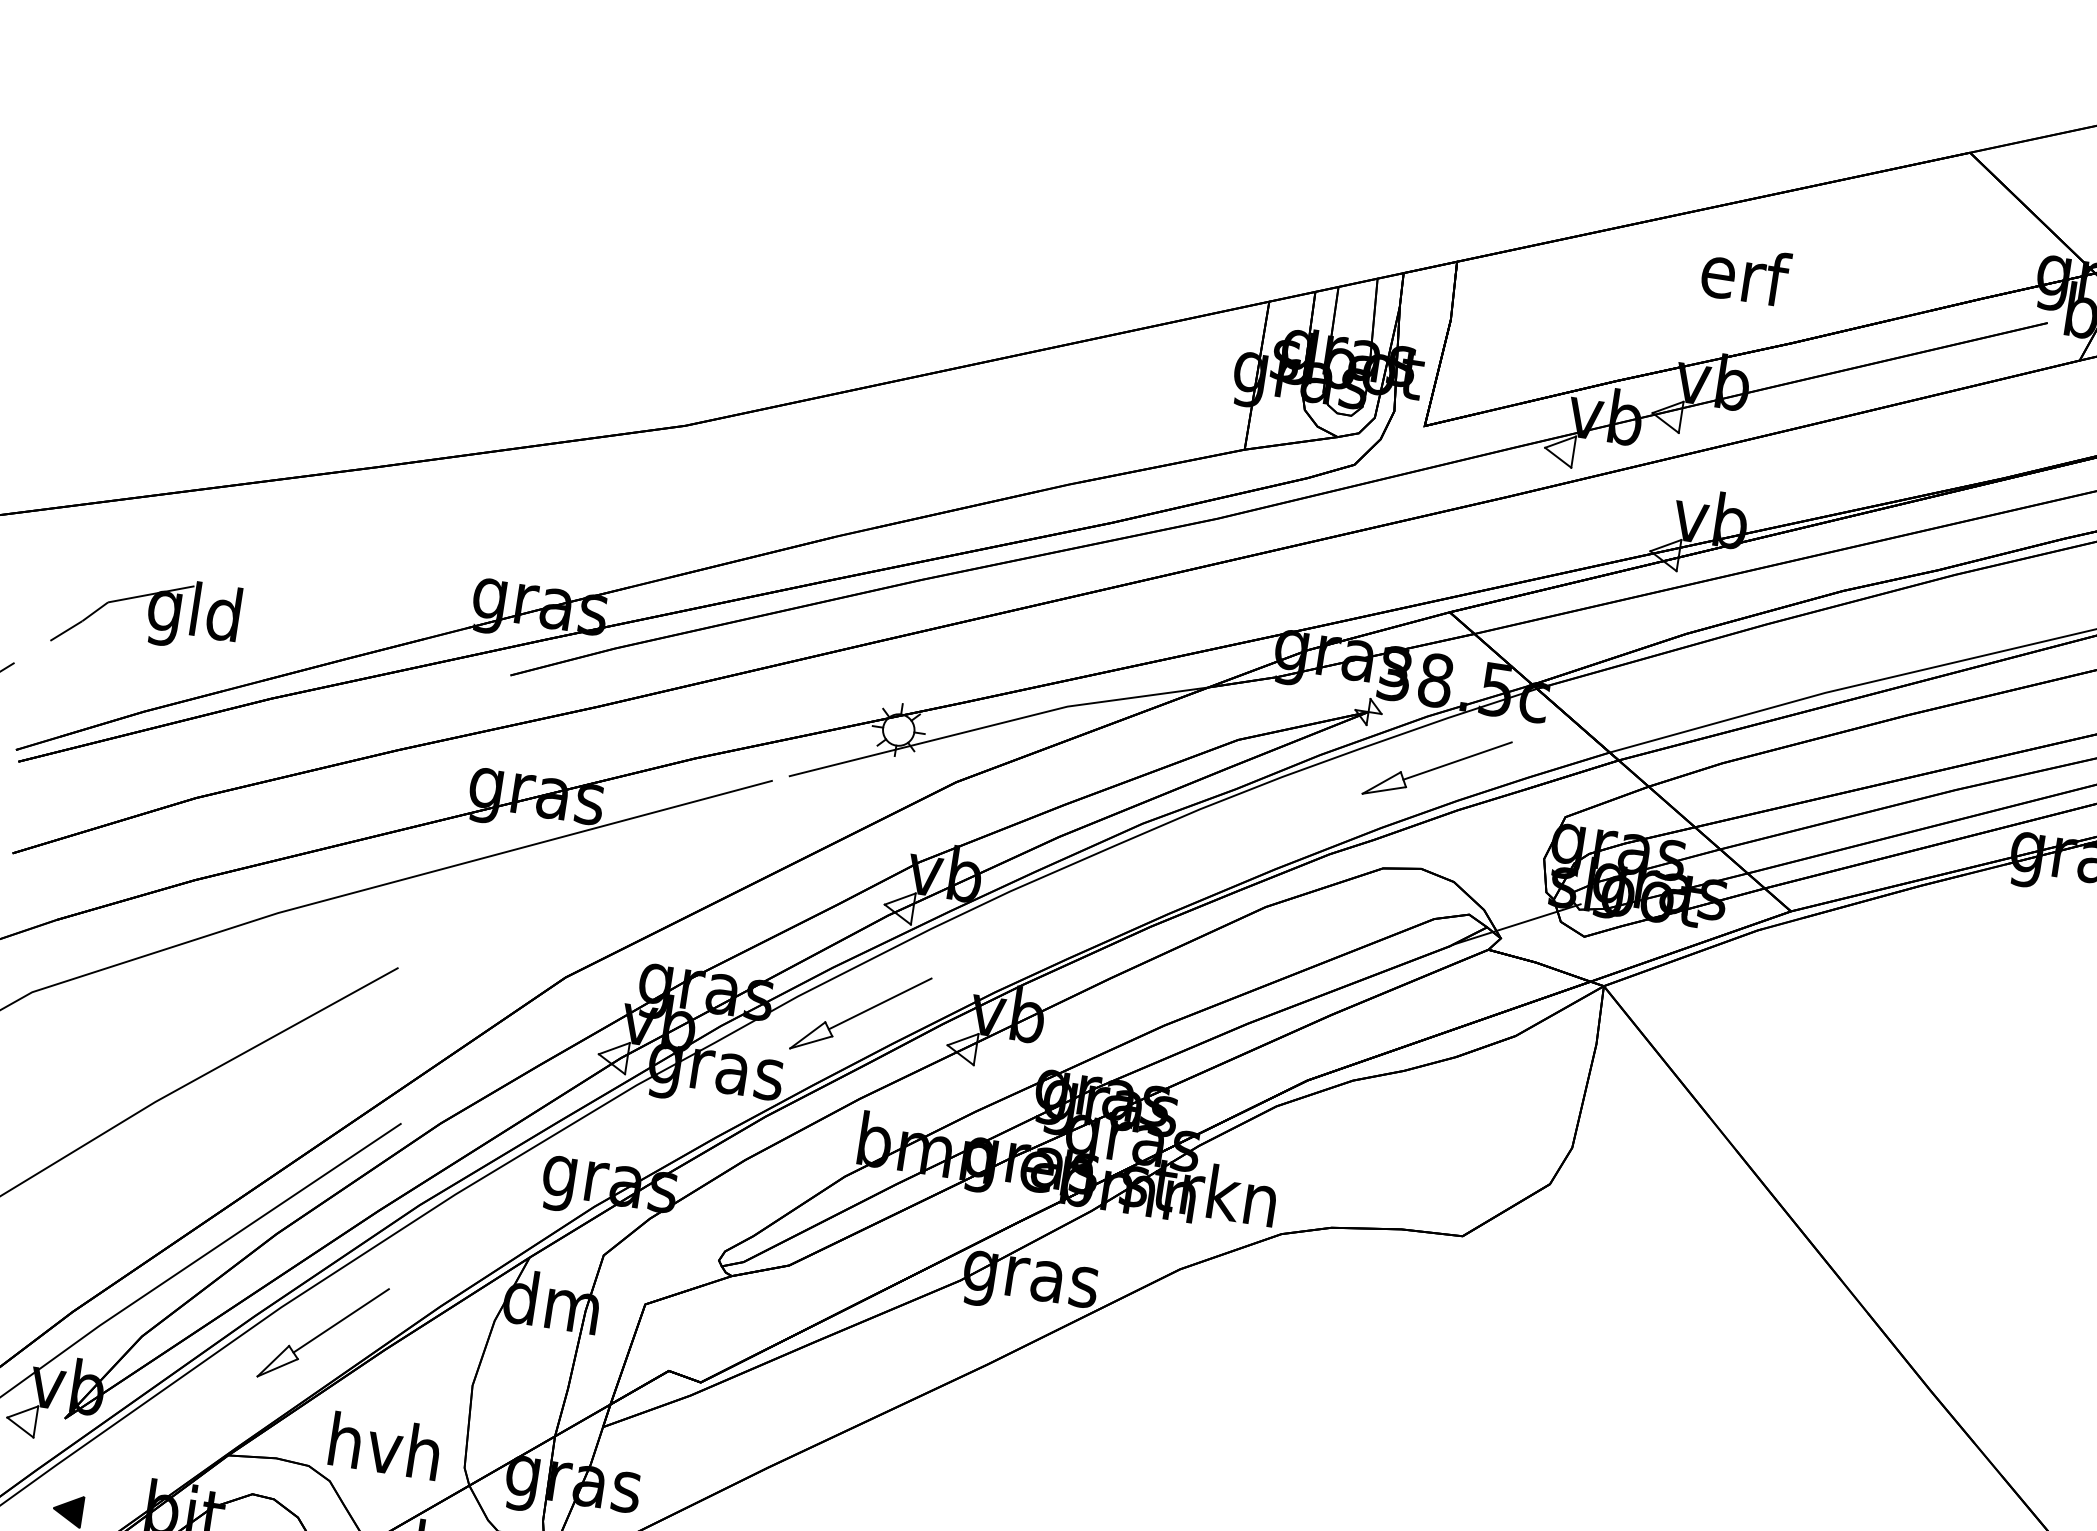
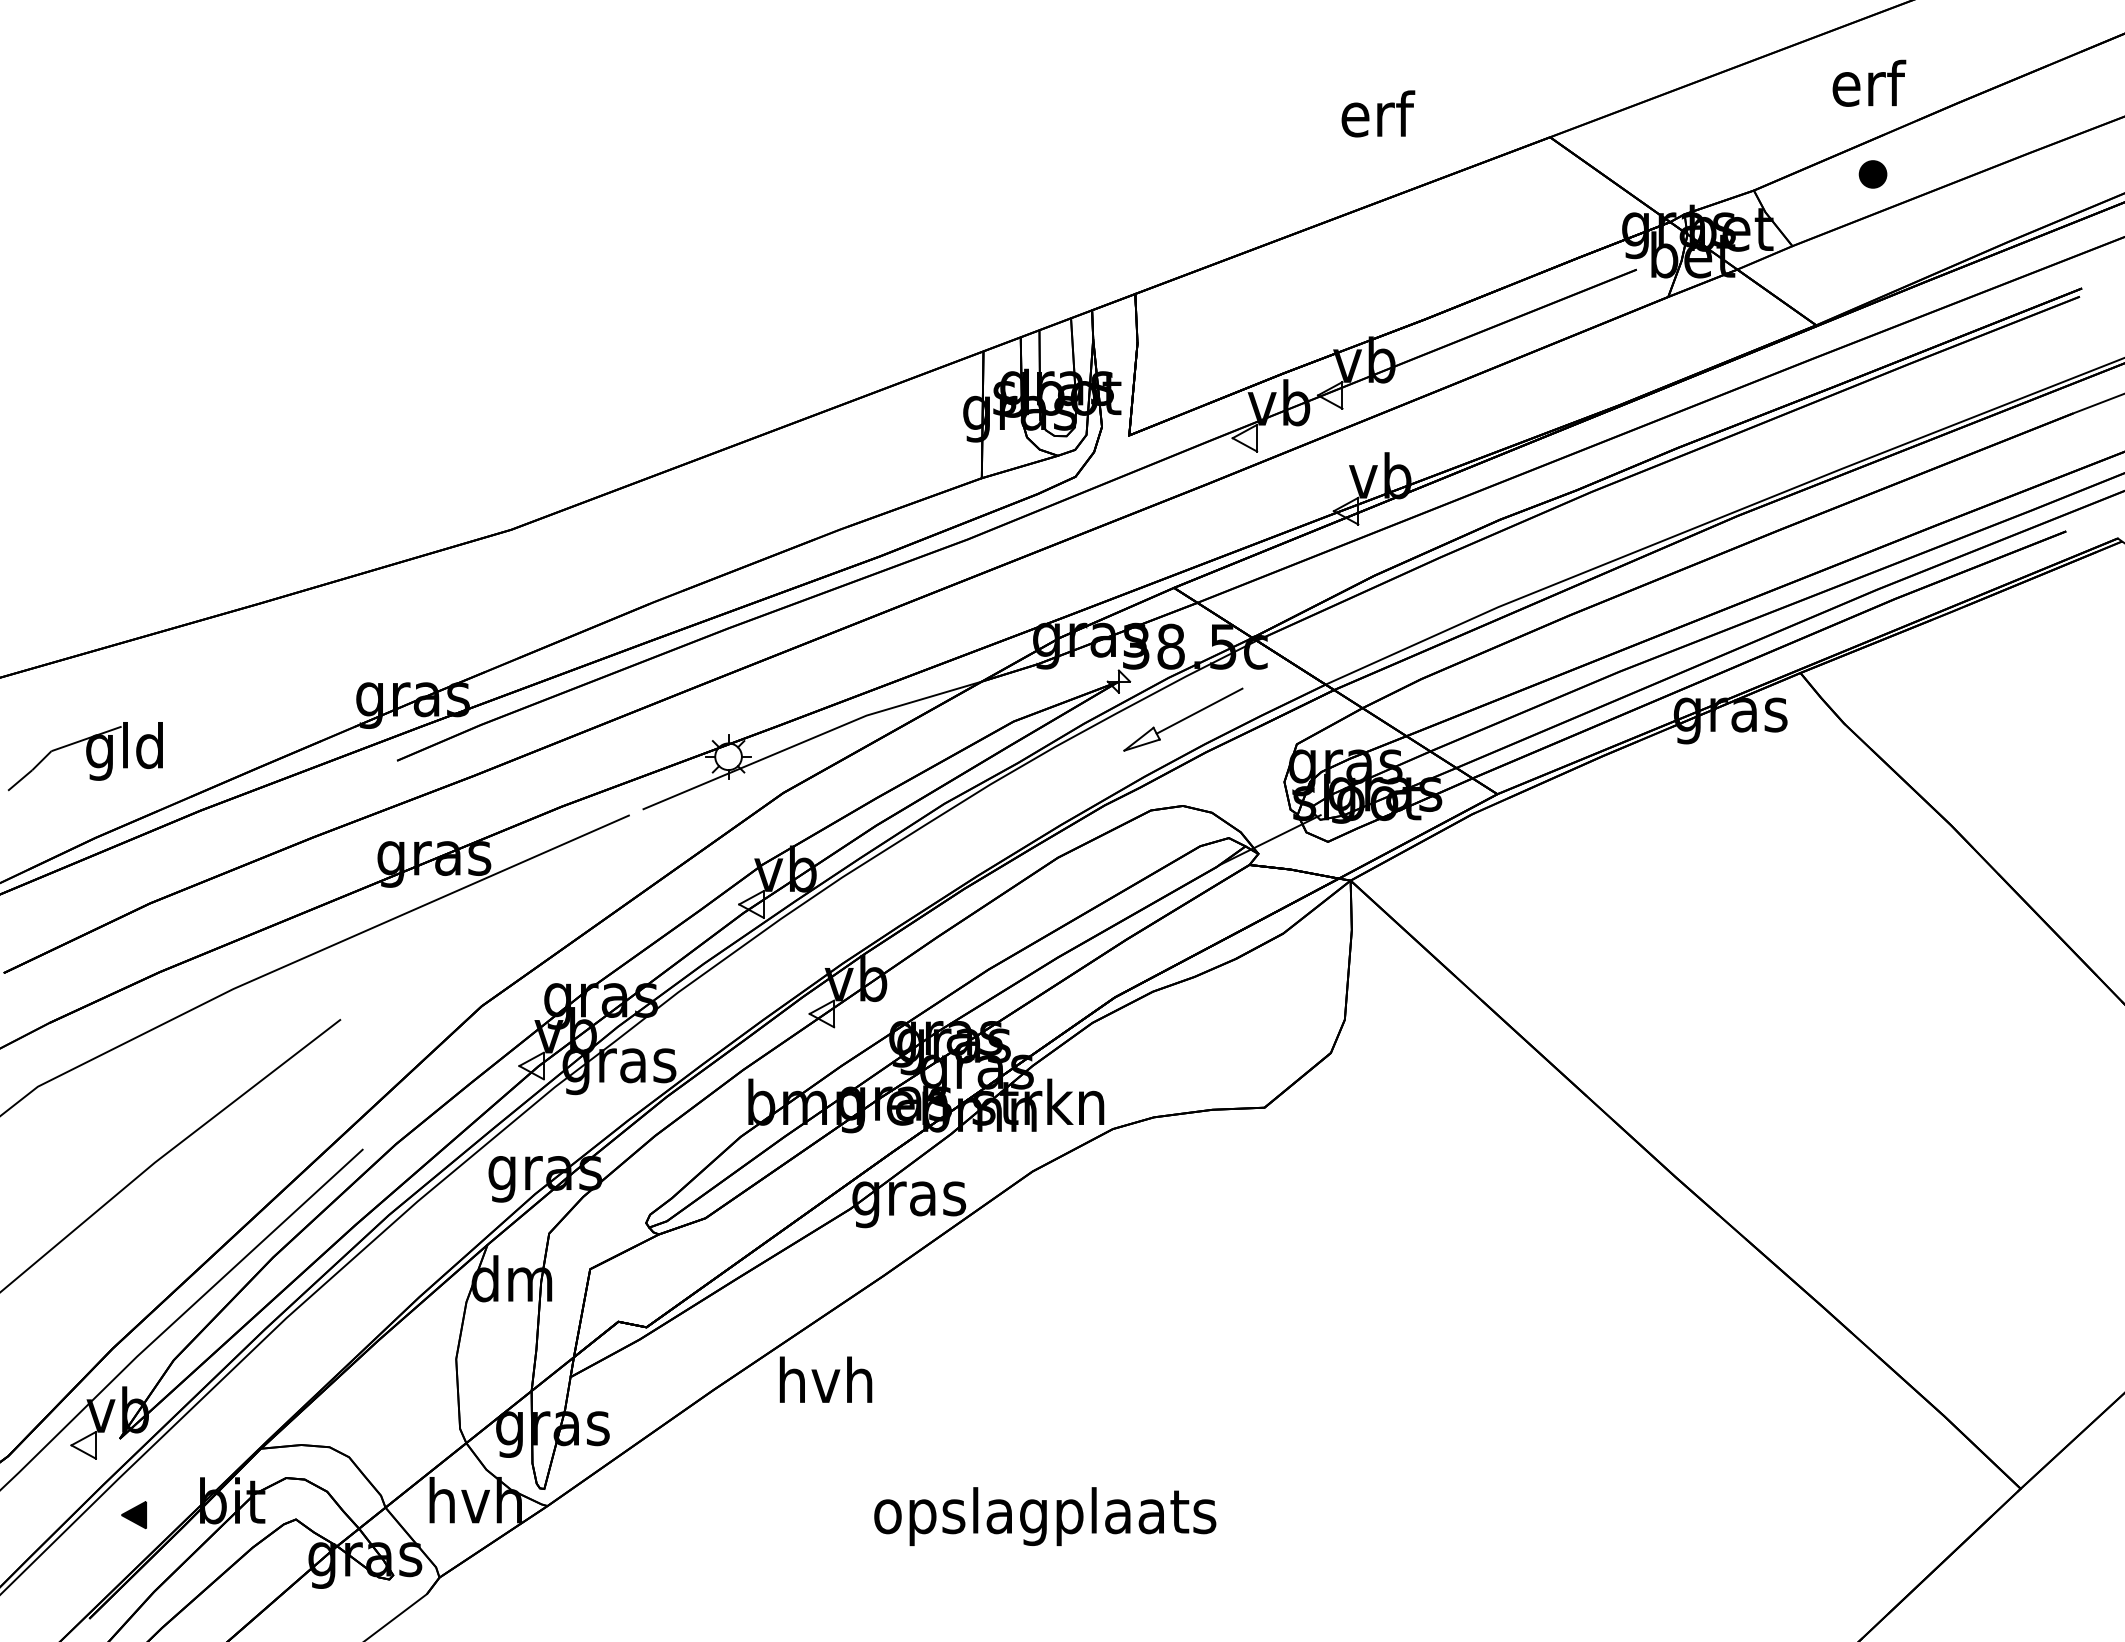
text: (1746, 274) -> (1378, 113), moved
part: (860, 1013) -> (732, 998), removed
part: (322, 1333) -> (324, 1334), removed
text: (384, 1445) -> (825, 1379), moved

